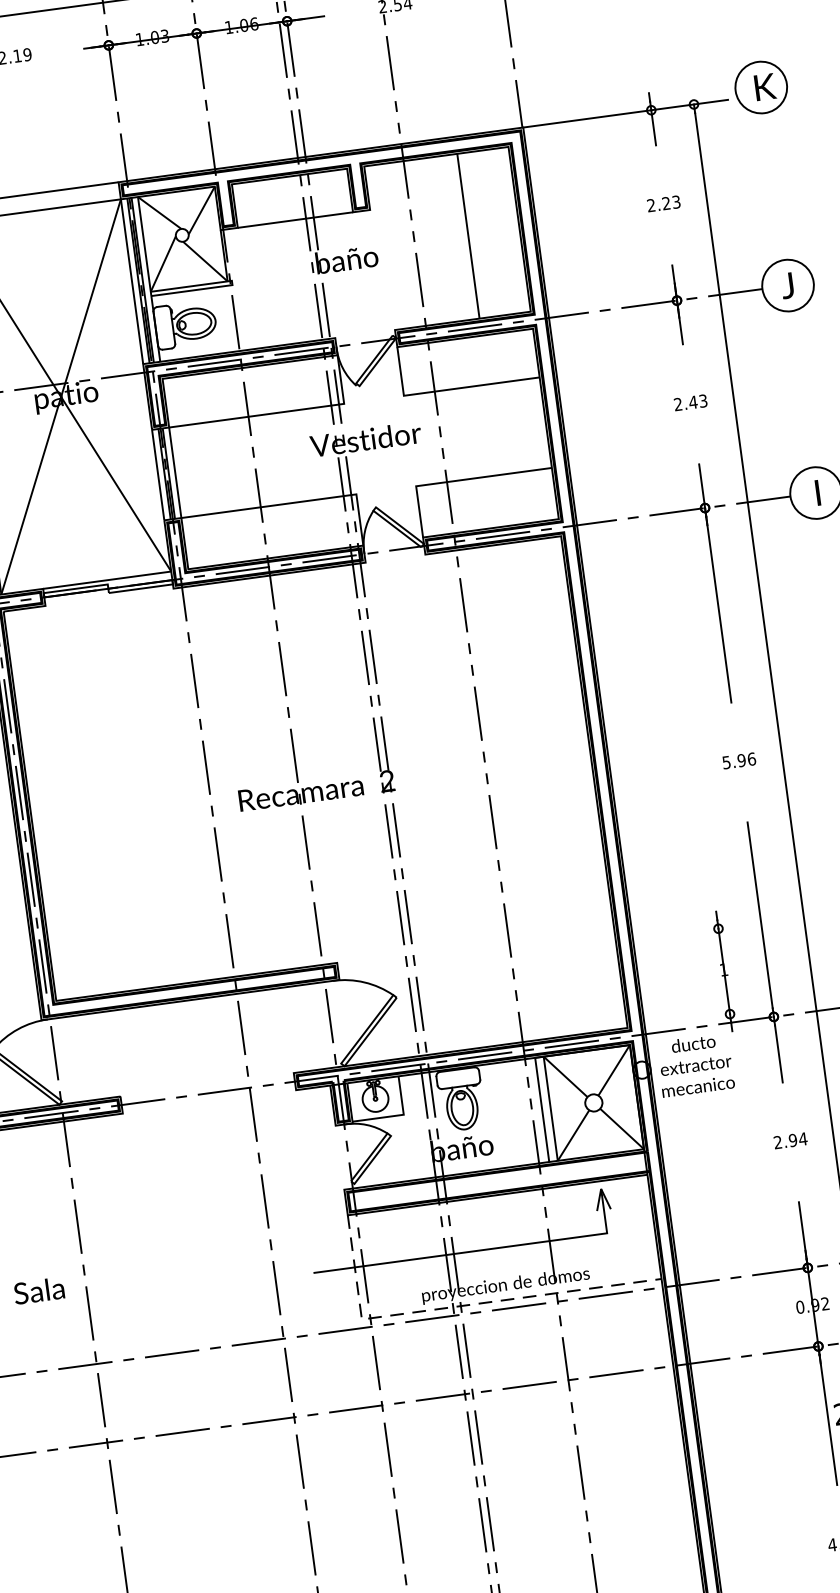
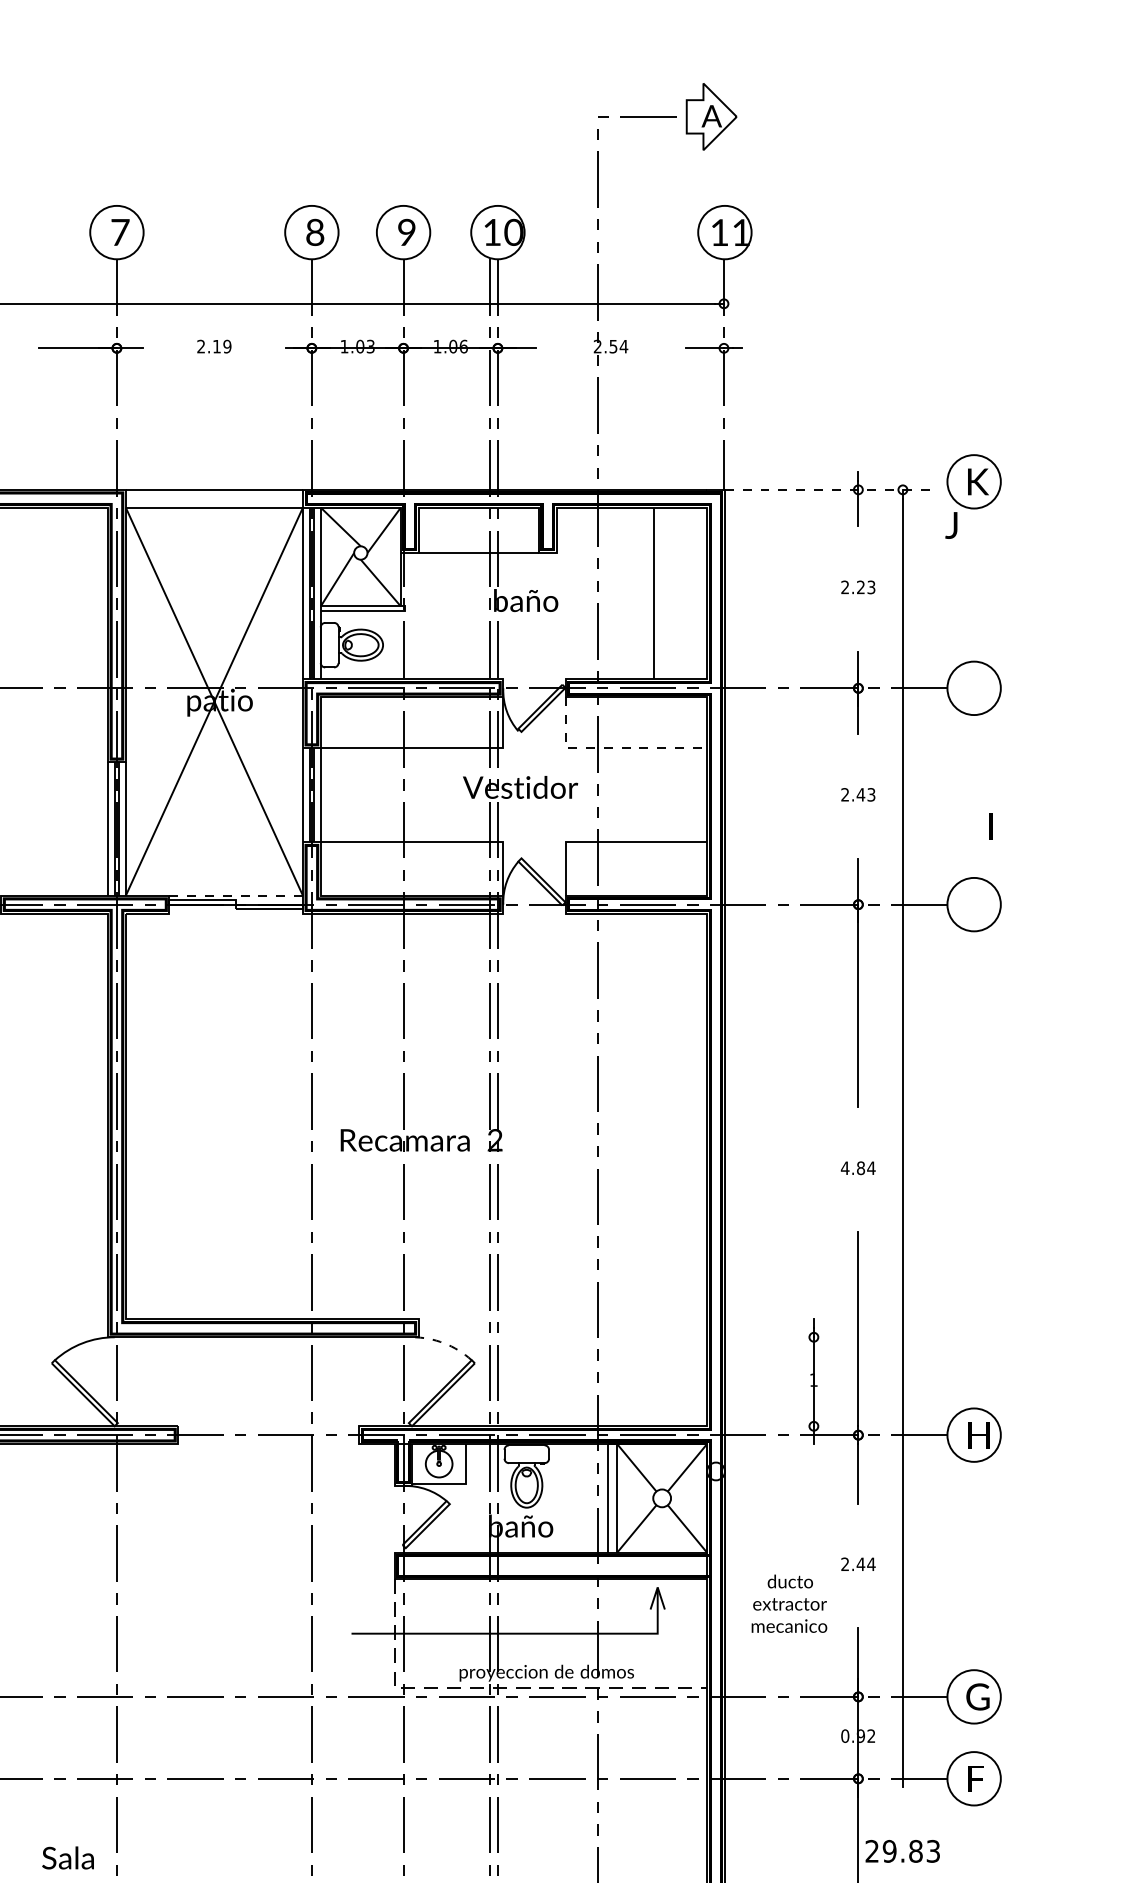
line: (626, 113) -> (832, 489), solid -> dashed
text: (787, 285) -> (951, 525), moved
line: (446, 389) -> (610, 747), solid -> dashed
text: (817, 492) -> (990, 826), moved
line: (107, 579) -> (236, 895), solid -> dashed
text: (738, 761) -> (857, 1168), 5.96 -> 4.84
arc: (365, 982) -> (444, 1343), solid -> dashed
text: (695, 1064) -> (789, 1603), moved
text: (792, 1140) -> (860, 1564), 2.94 -> 2.44
text: (38, 1290) -> (67, 1857), moved

